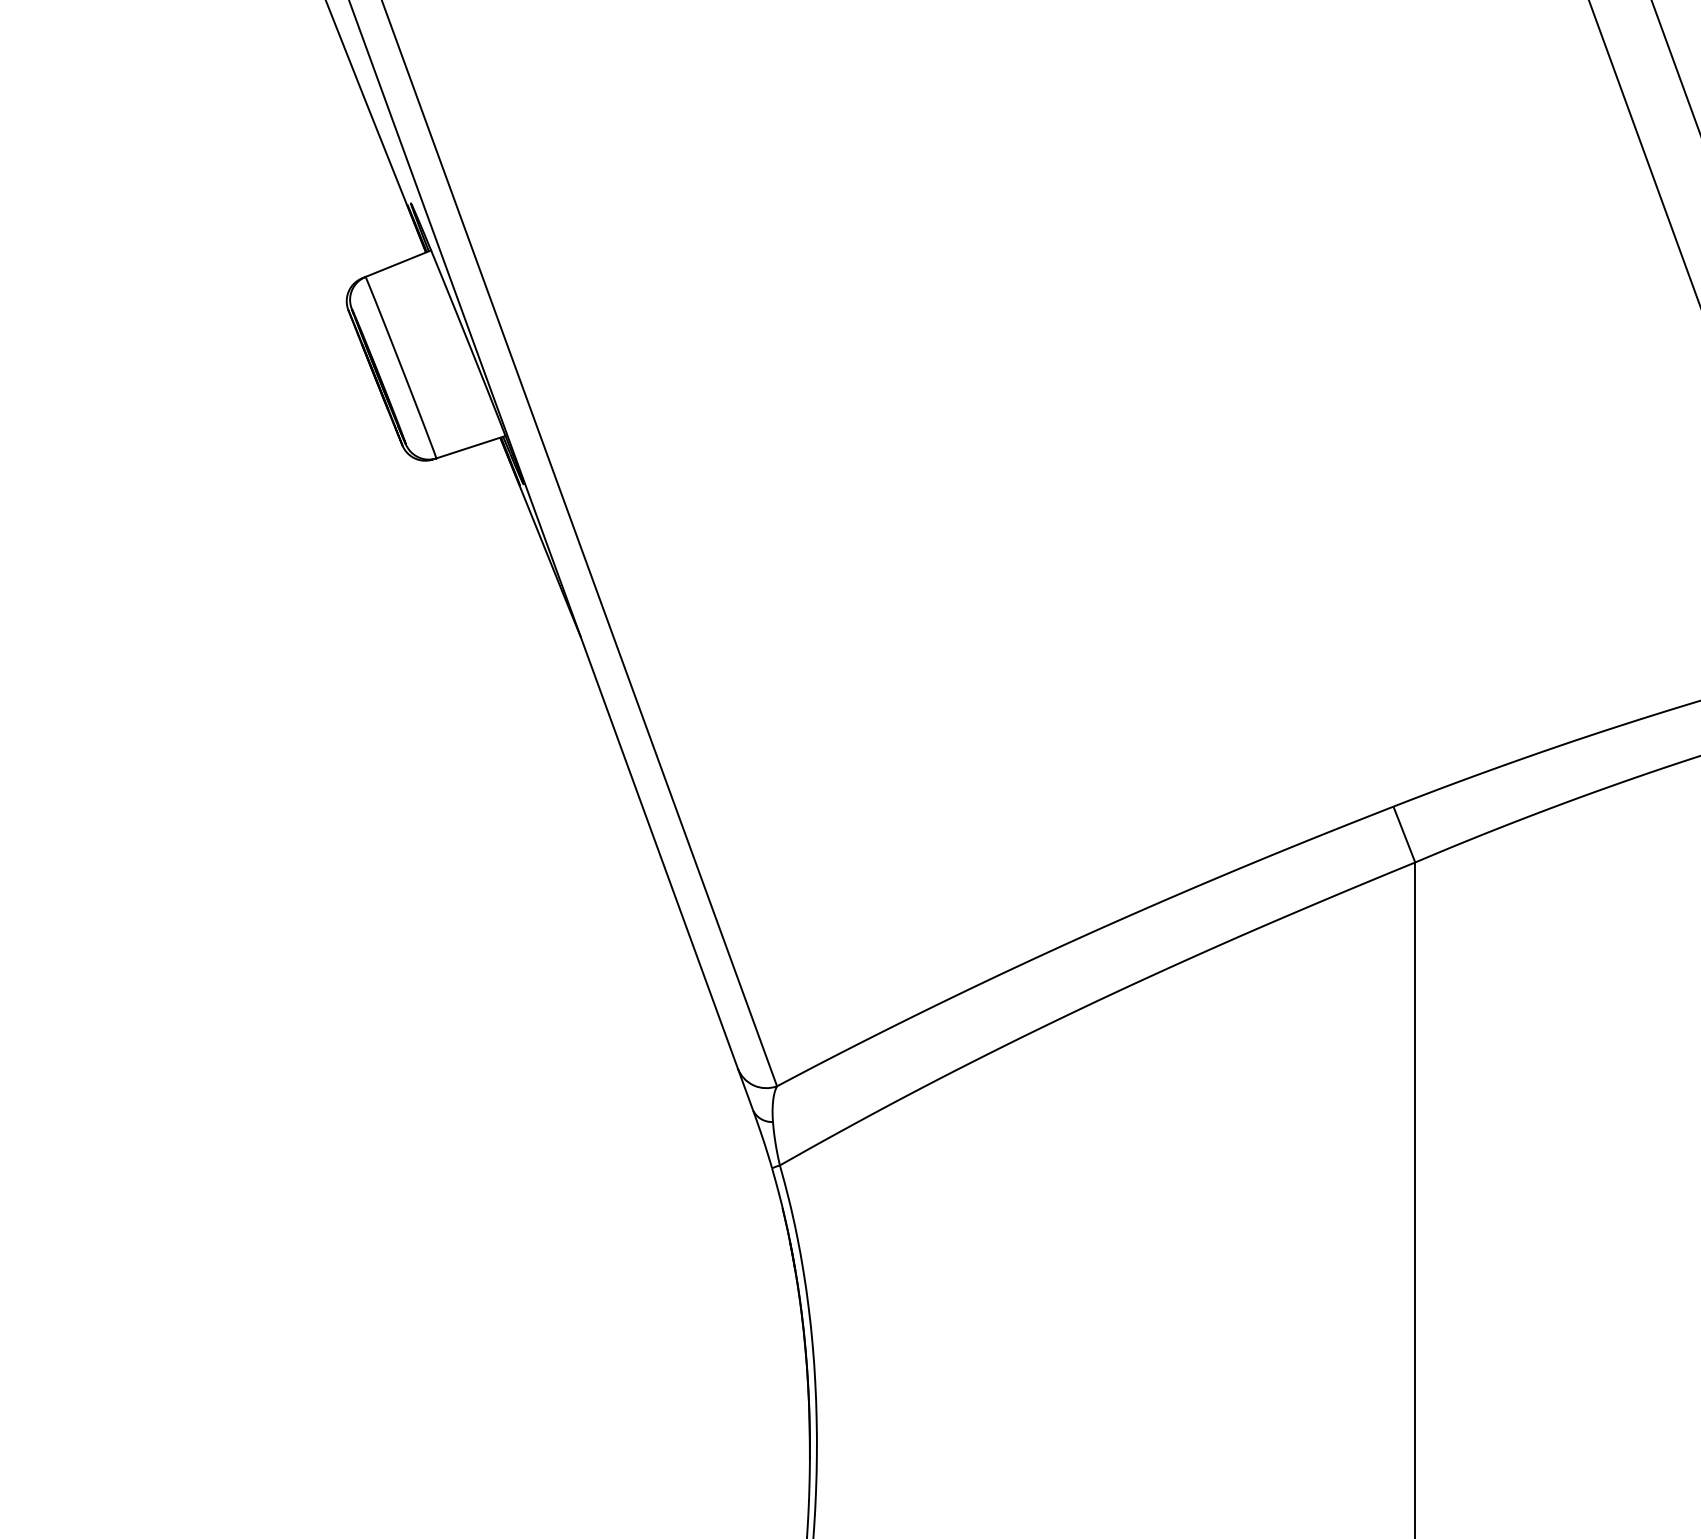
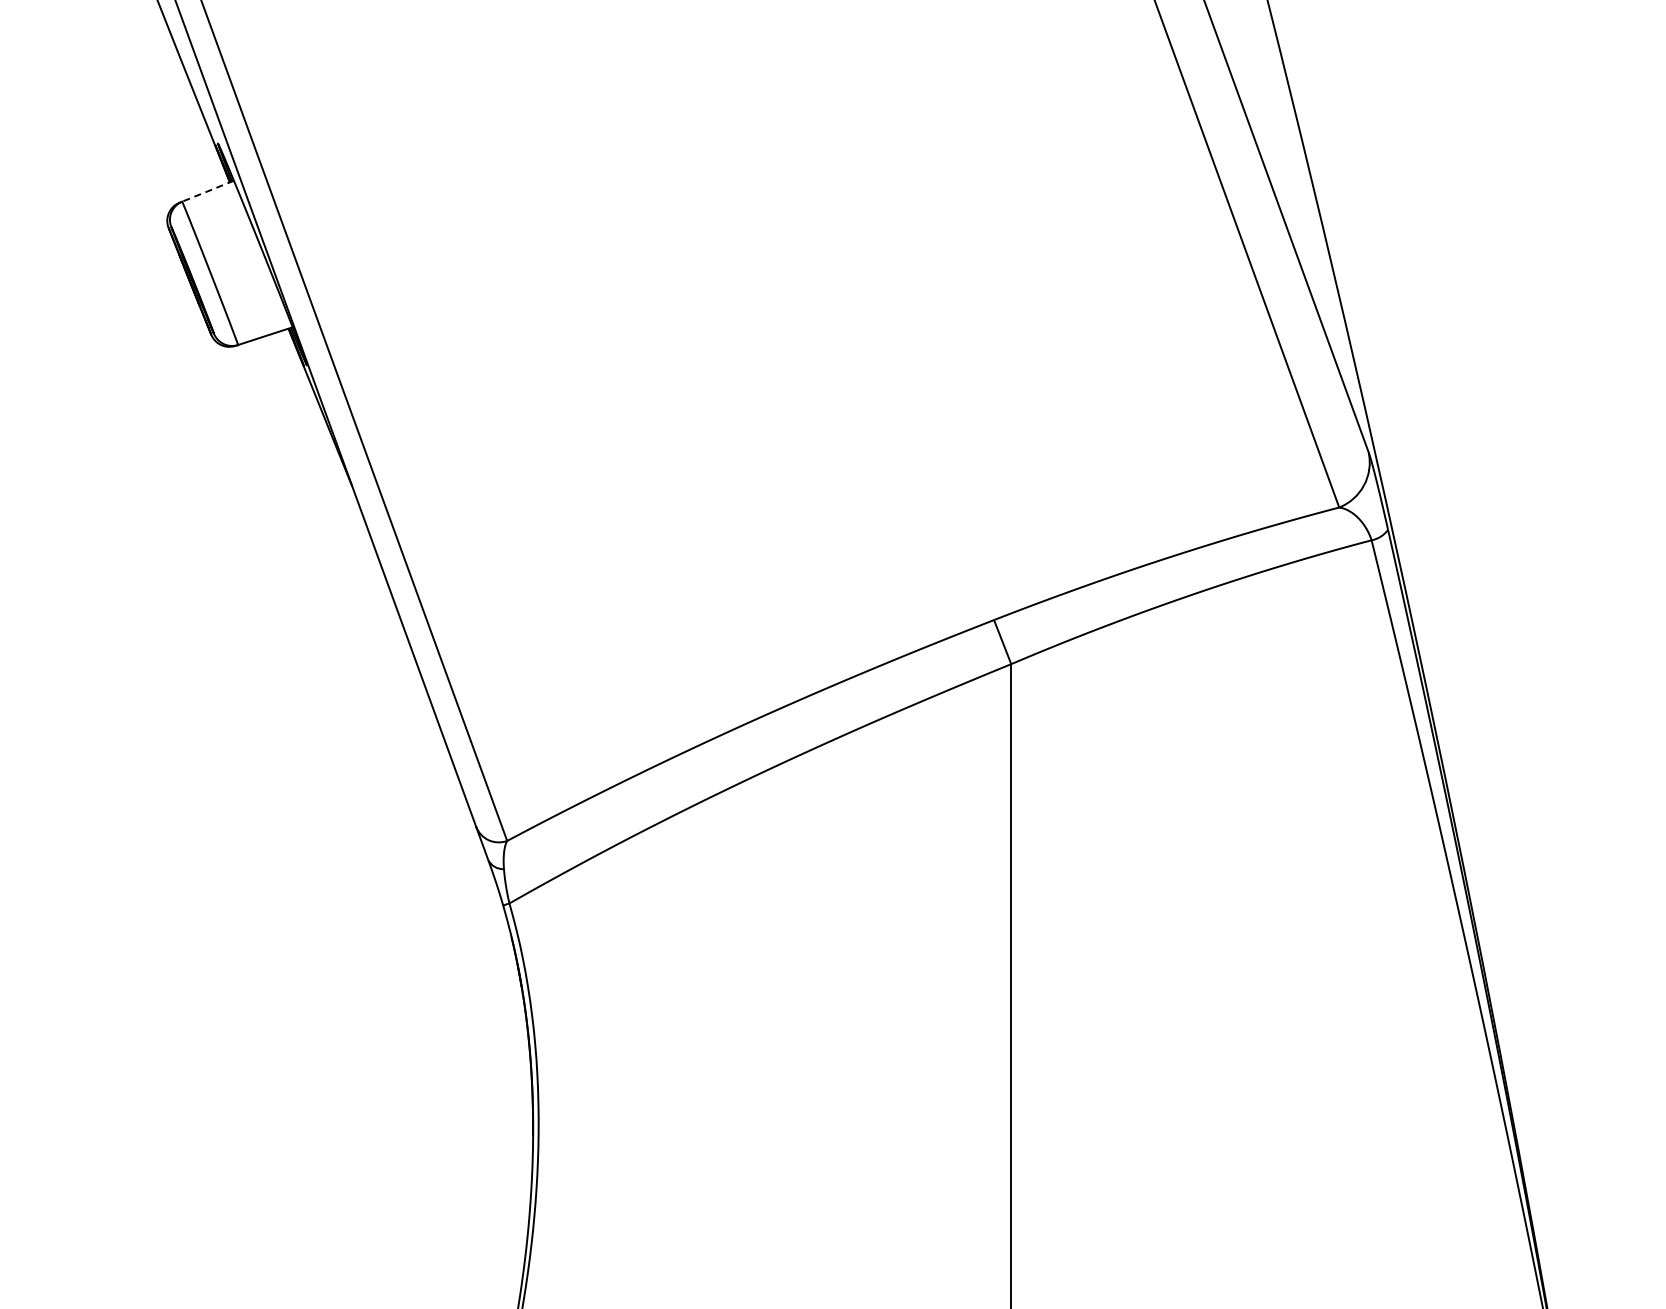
line: (398, 264) -> (208, 191), solid -> dashed

